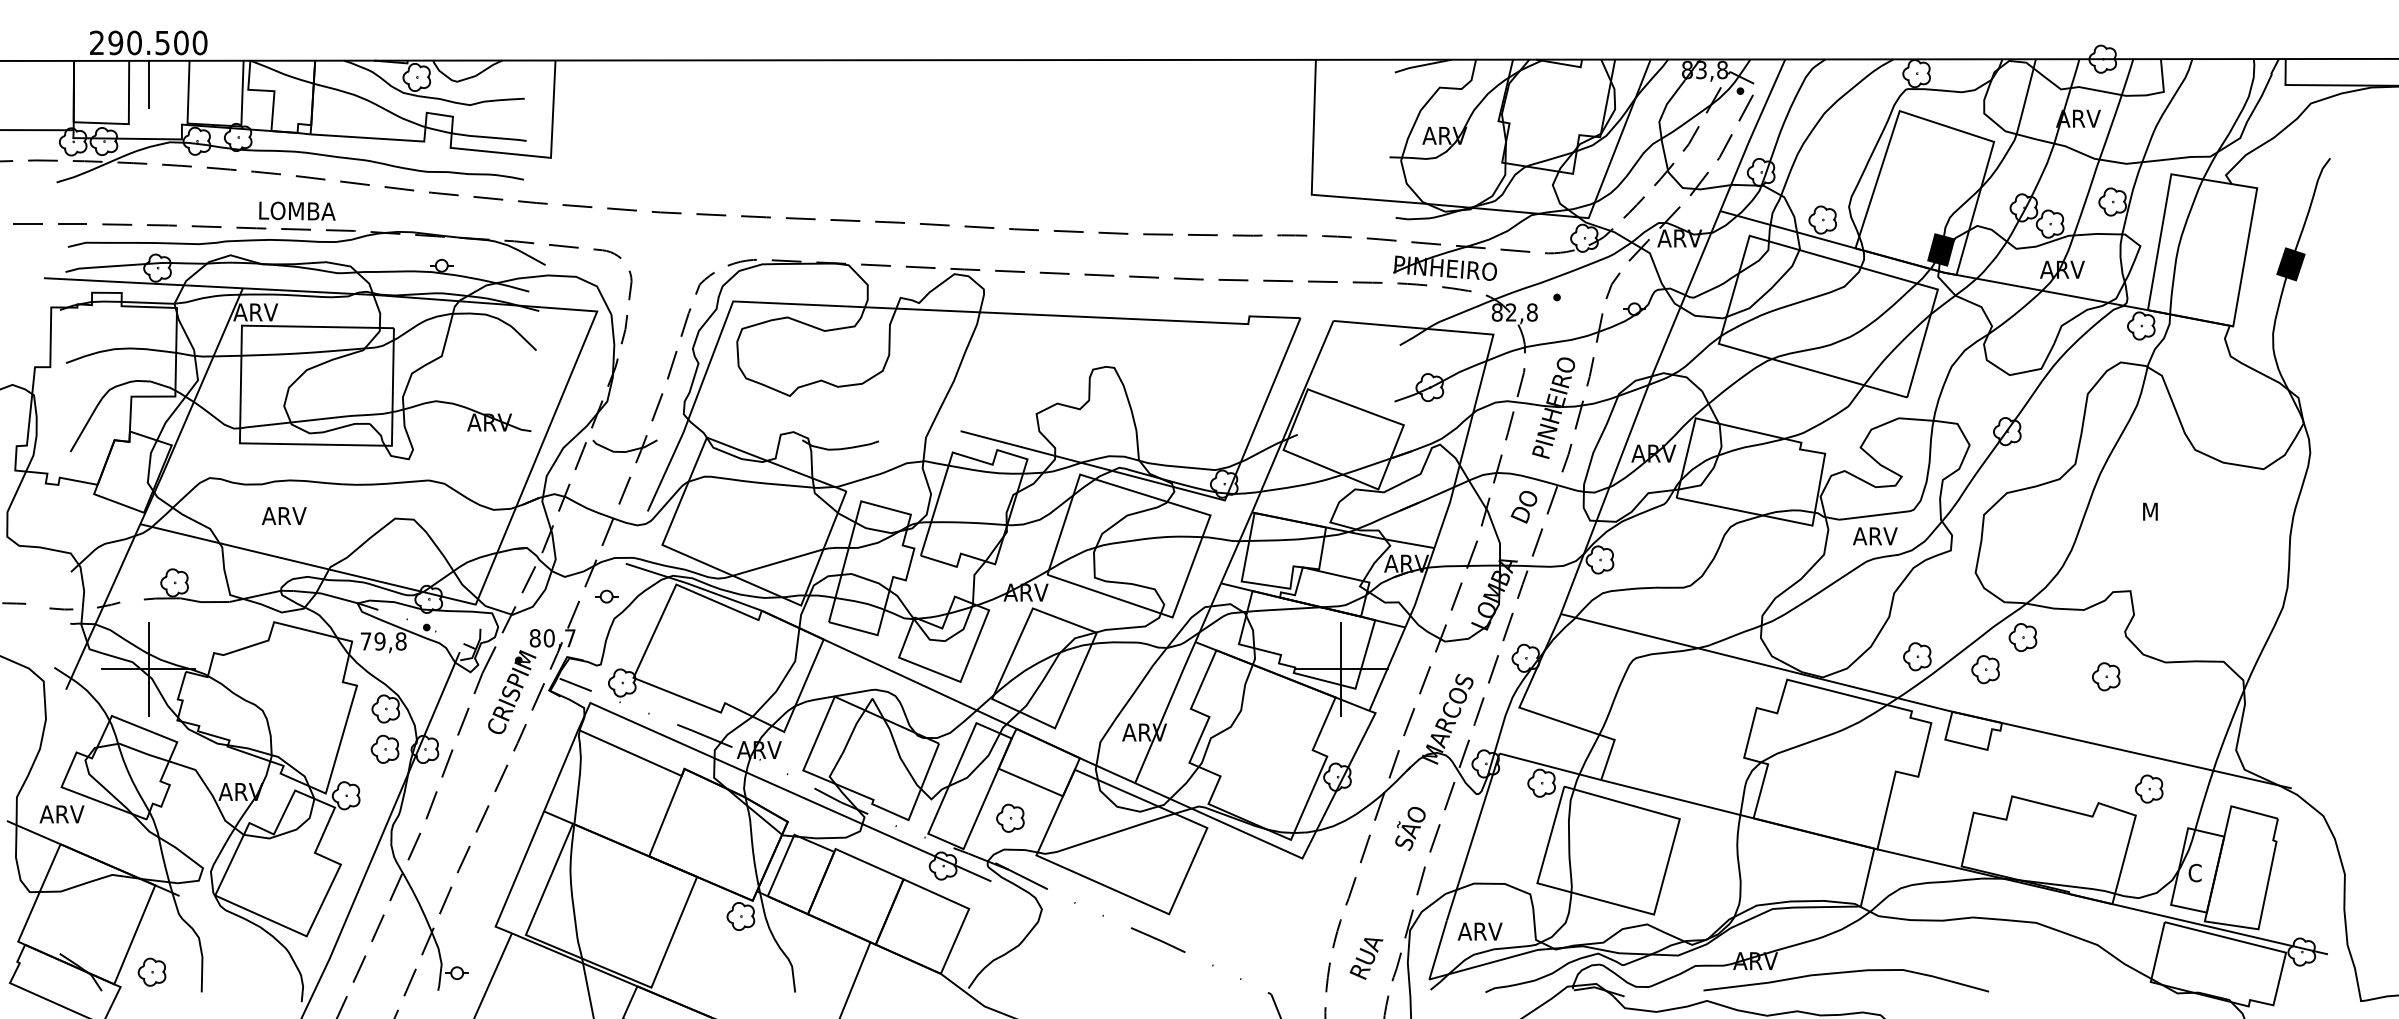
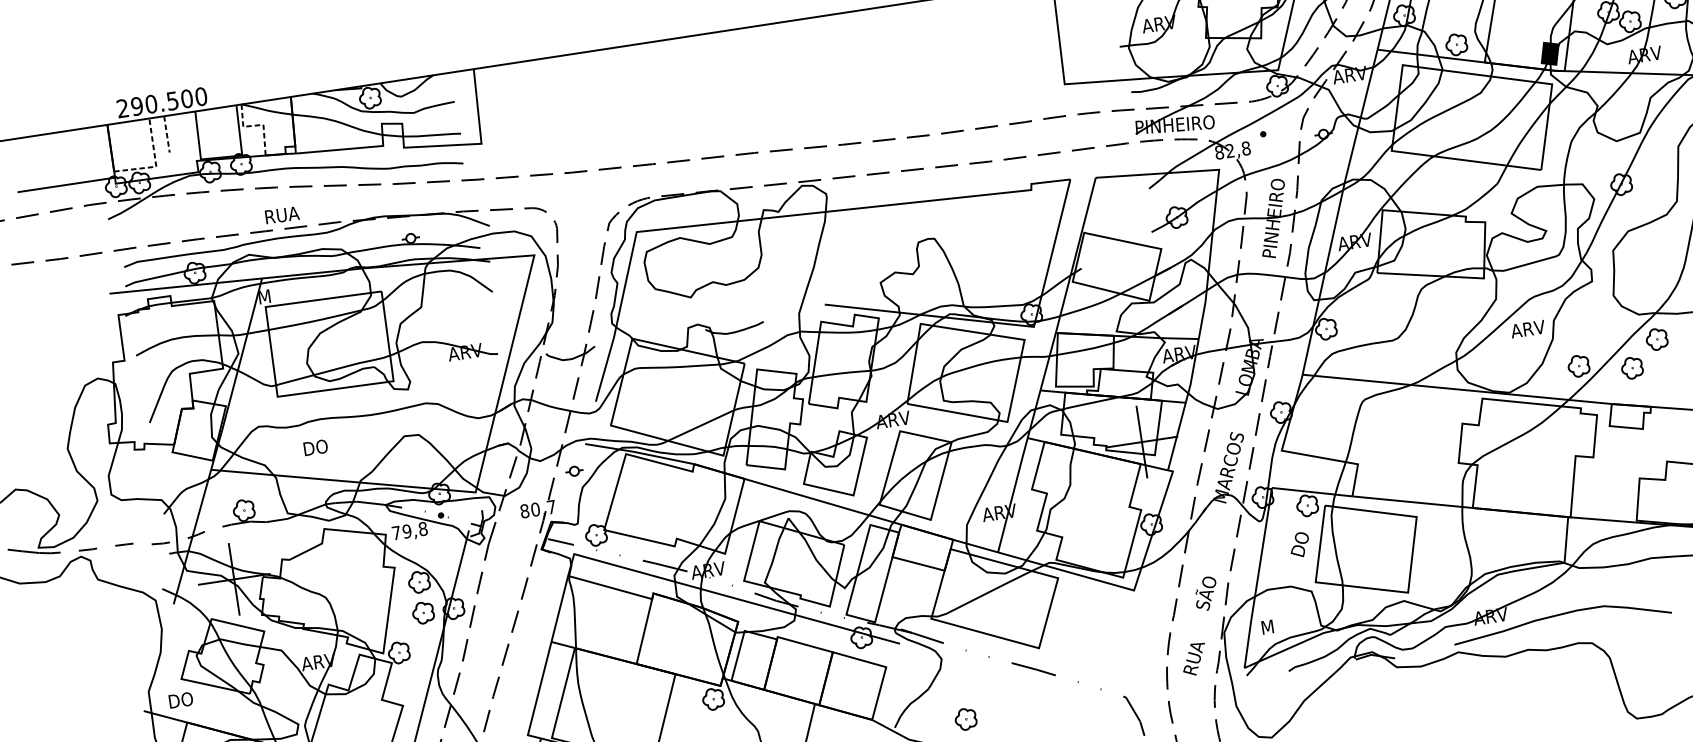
line: (148, 84) -> (166, 134), solid -> dashed
line: (266, 90) -> (257, 125), solid -> dashed
line: (128, 119) -> (155, 163), solid -> dashed
text: (298, 210) -> (295, 212), LOMBA -> RUA
text: (255, 312) -> (274, 295), ARV -> M
text: (1523, 507) -> (1299, 545), moved
text: (283, 515) -> (319, 446), ARV -> DO
text: (1875, 536) -> (1528, 329), moved
part: (512, 692) -> (513, 555), removed
text: (61, 814) -> (184, 699), ARV -> DO
part: (1010, 817) -> (965, 718), moved
text: (1410, 828) -> (1206, 593), moved
text: (1479, 931) -> (1277, 625), ARV -> M

